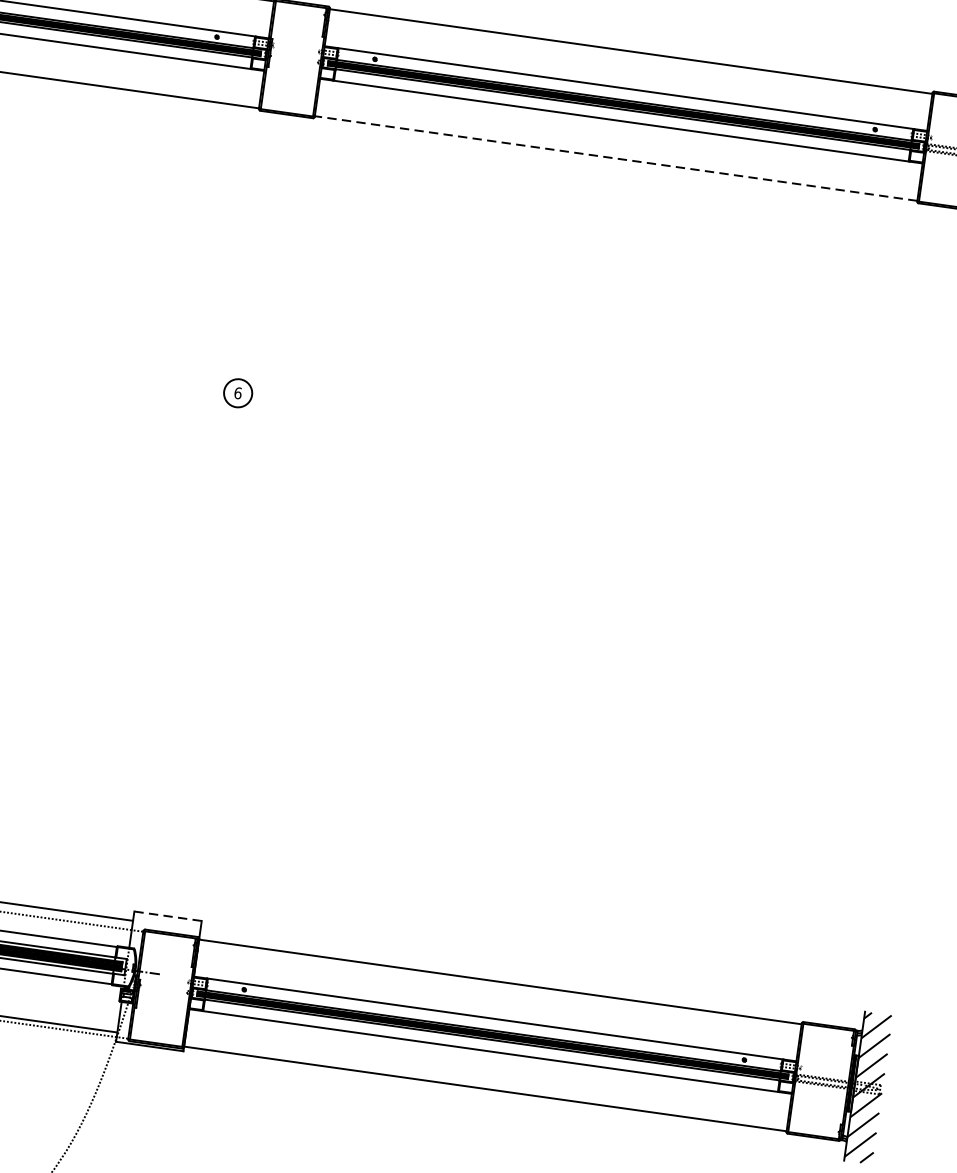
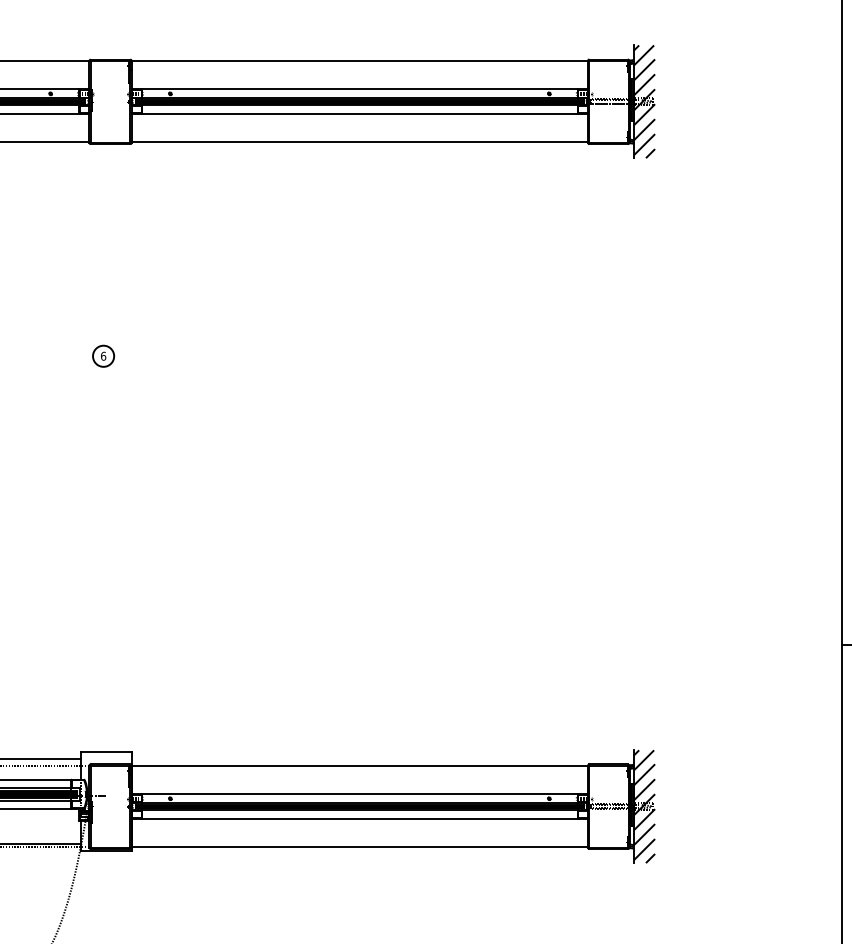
line: (615, 158) -> (359, 142), dashed -> solid
line: (168, 916) -> (106, 752), dashed -> solid

